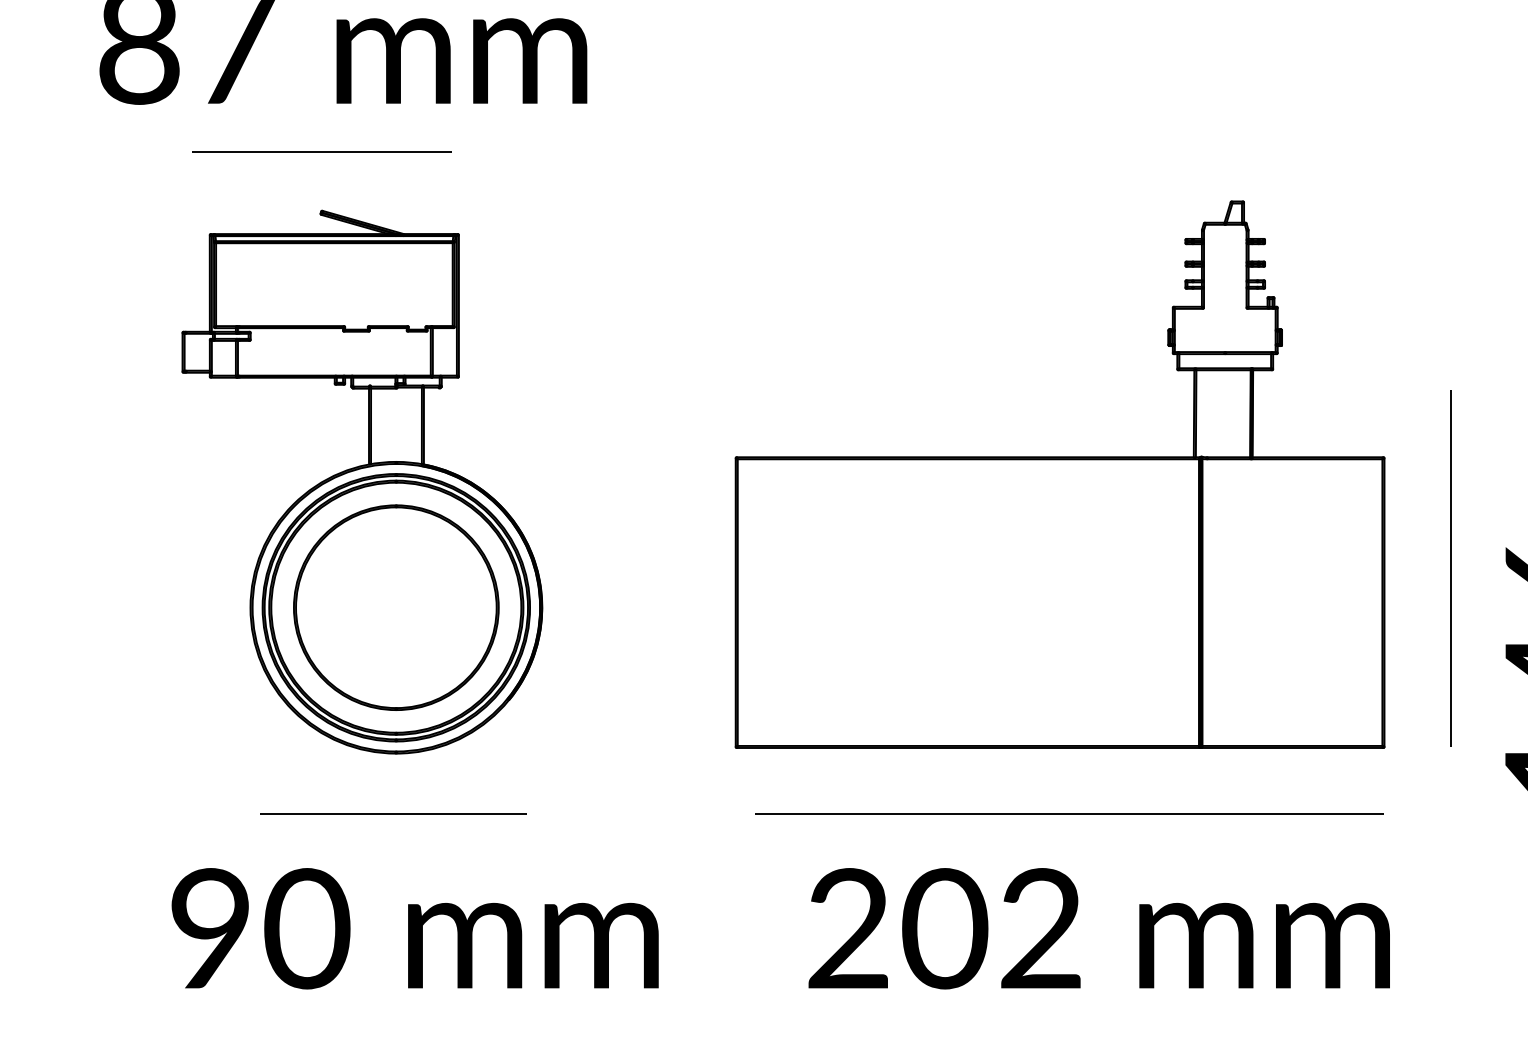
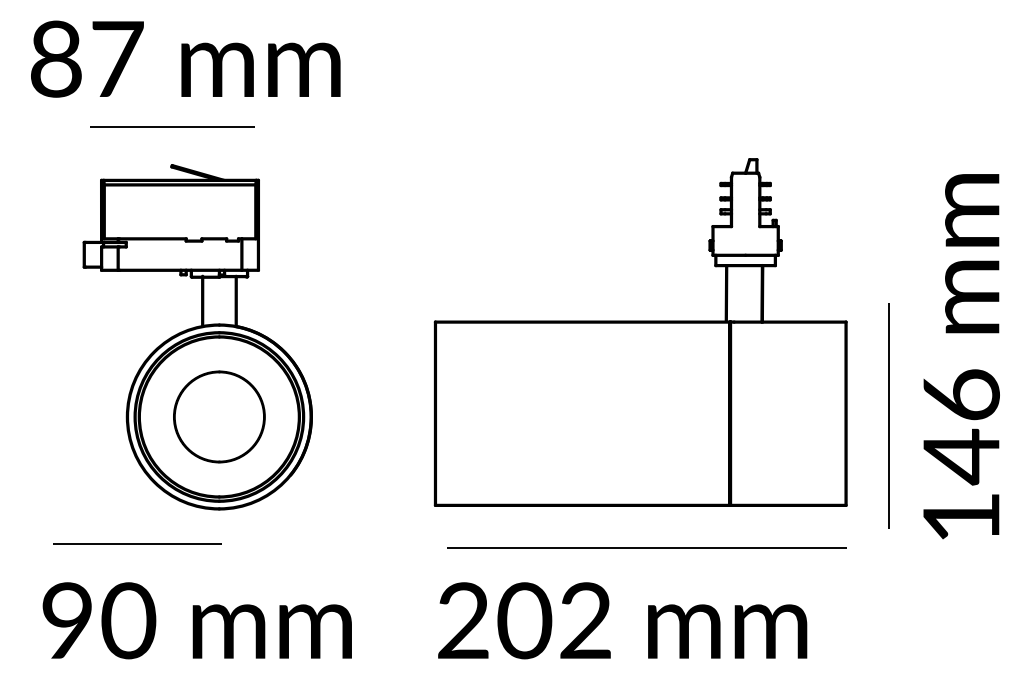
line: (1450, 567) -> (888, 415), moved
part: (396, 606) -> (219, 416), size x0.7
line: (393, 813) -> (137, 543), moved
text: (413, 928) -> (196, 620), moved
text: (1099, 928) -> (622, 620), moved

